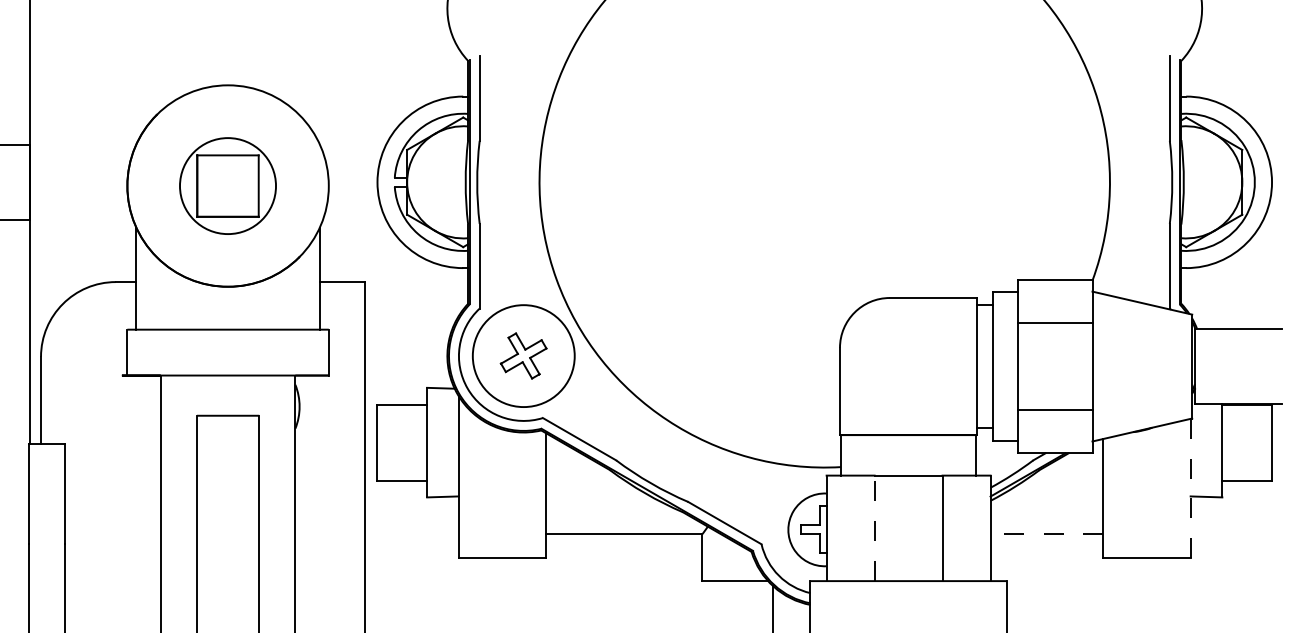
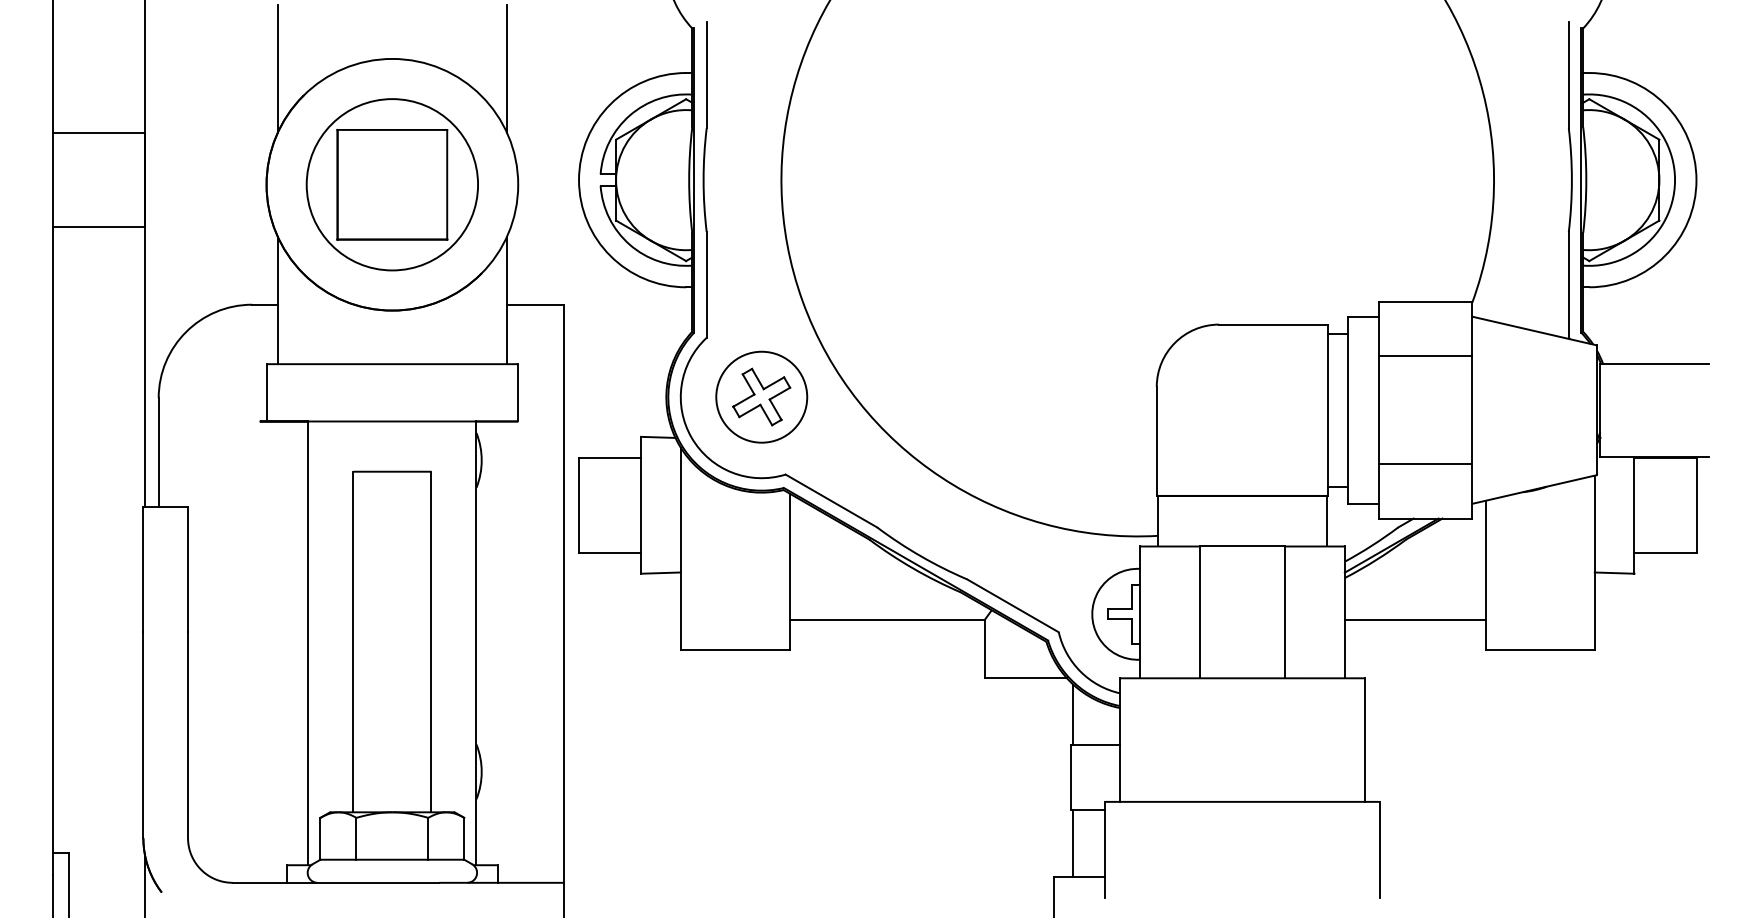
line: (136, 92) -> (277, 68), added
line: (319, 92) -> (506, 68), added
part: (227, 185) -> (391, 184), size x1.43
circle: (523, 355) -> (761, 396), size x0.71
line: (1190, 488) -> (1594, 562), dashed -> solid
line: (874, 528) -> (1200, 612), dashed -> solid
line: (1046, 534) -> (1414, 619), dashed -> solid

